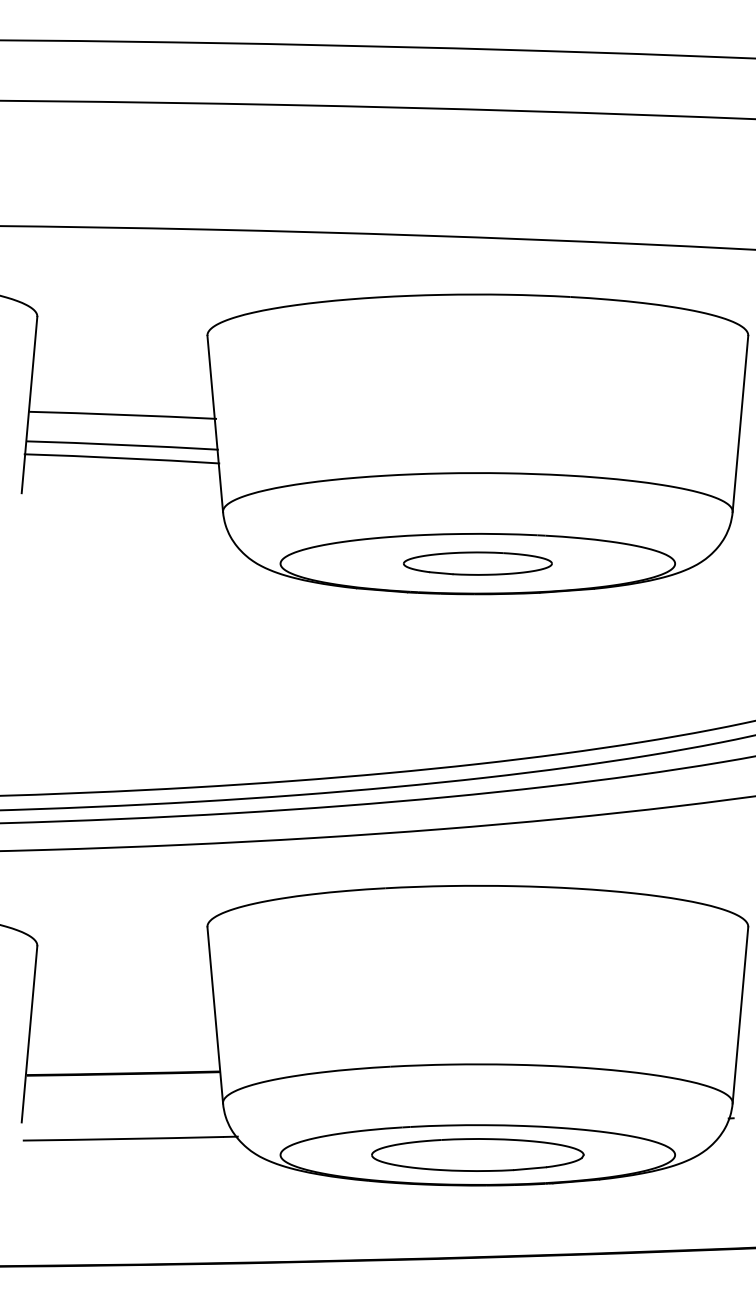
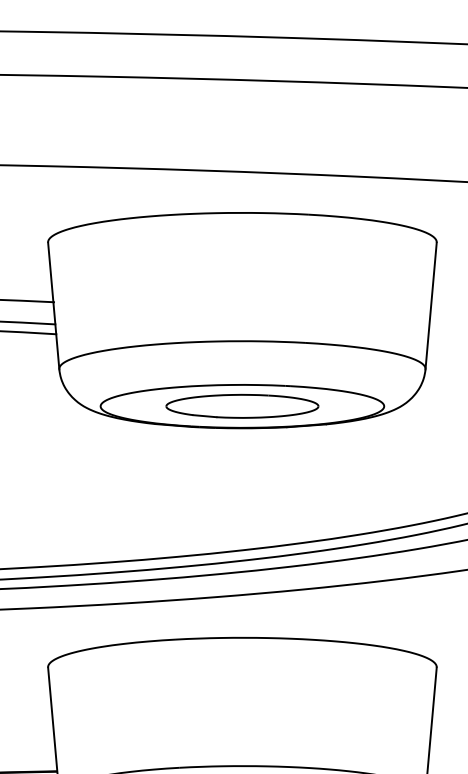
part: (477, 563) -> (242, 406), size x1.43

